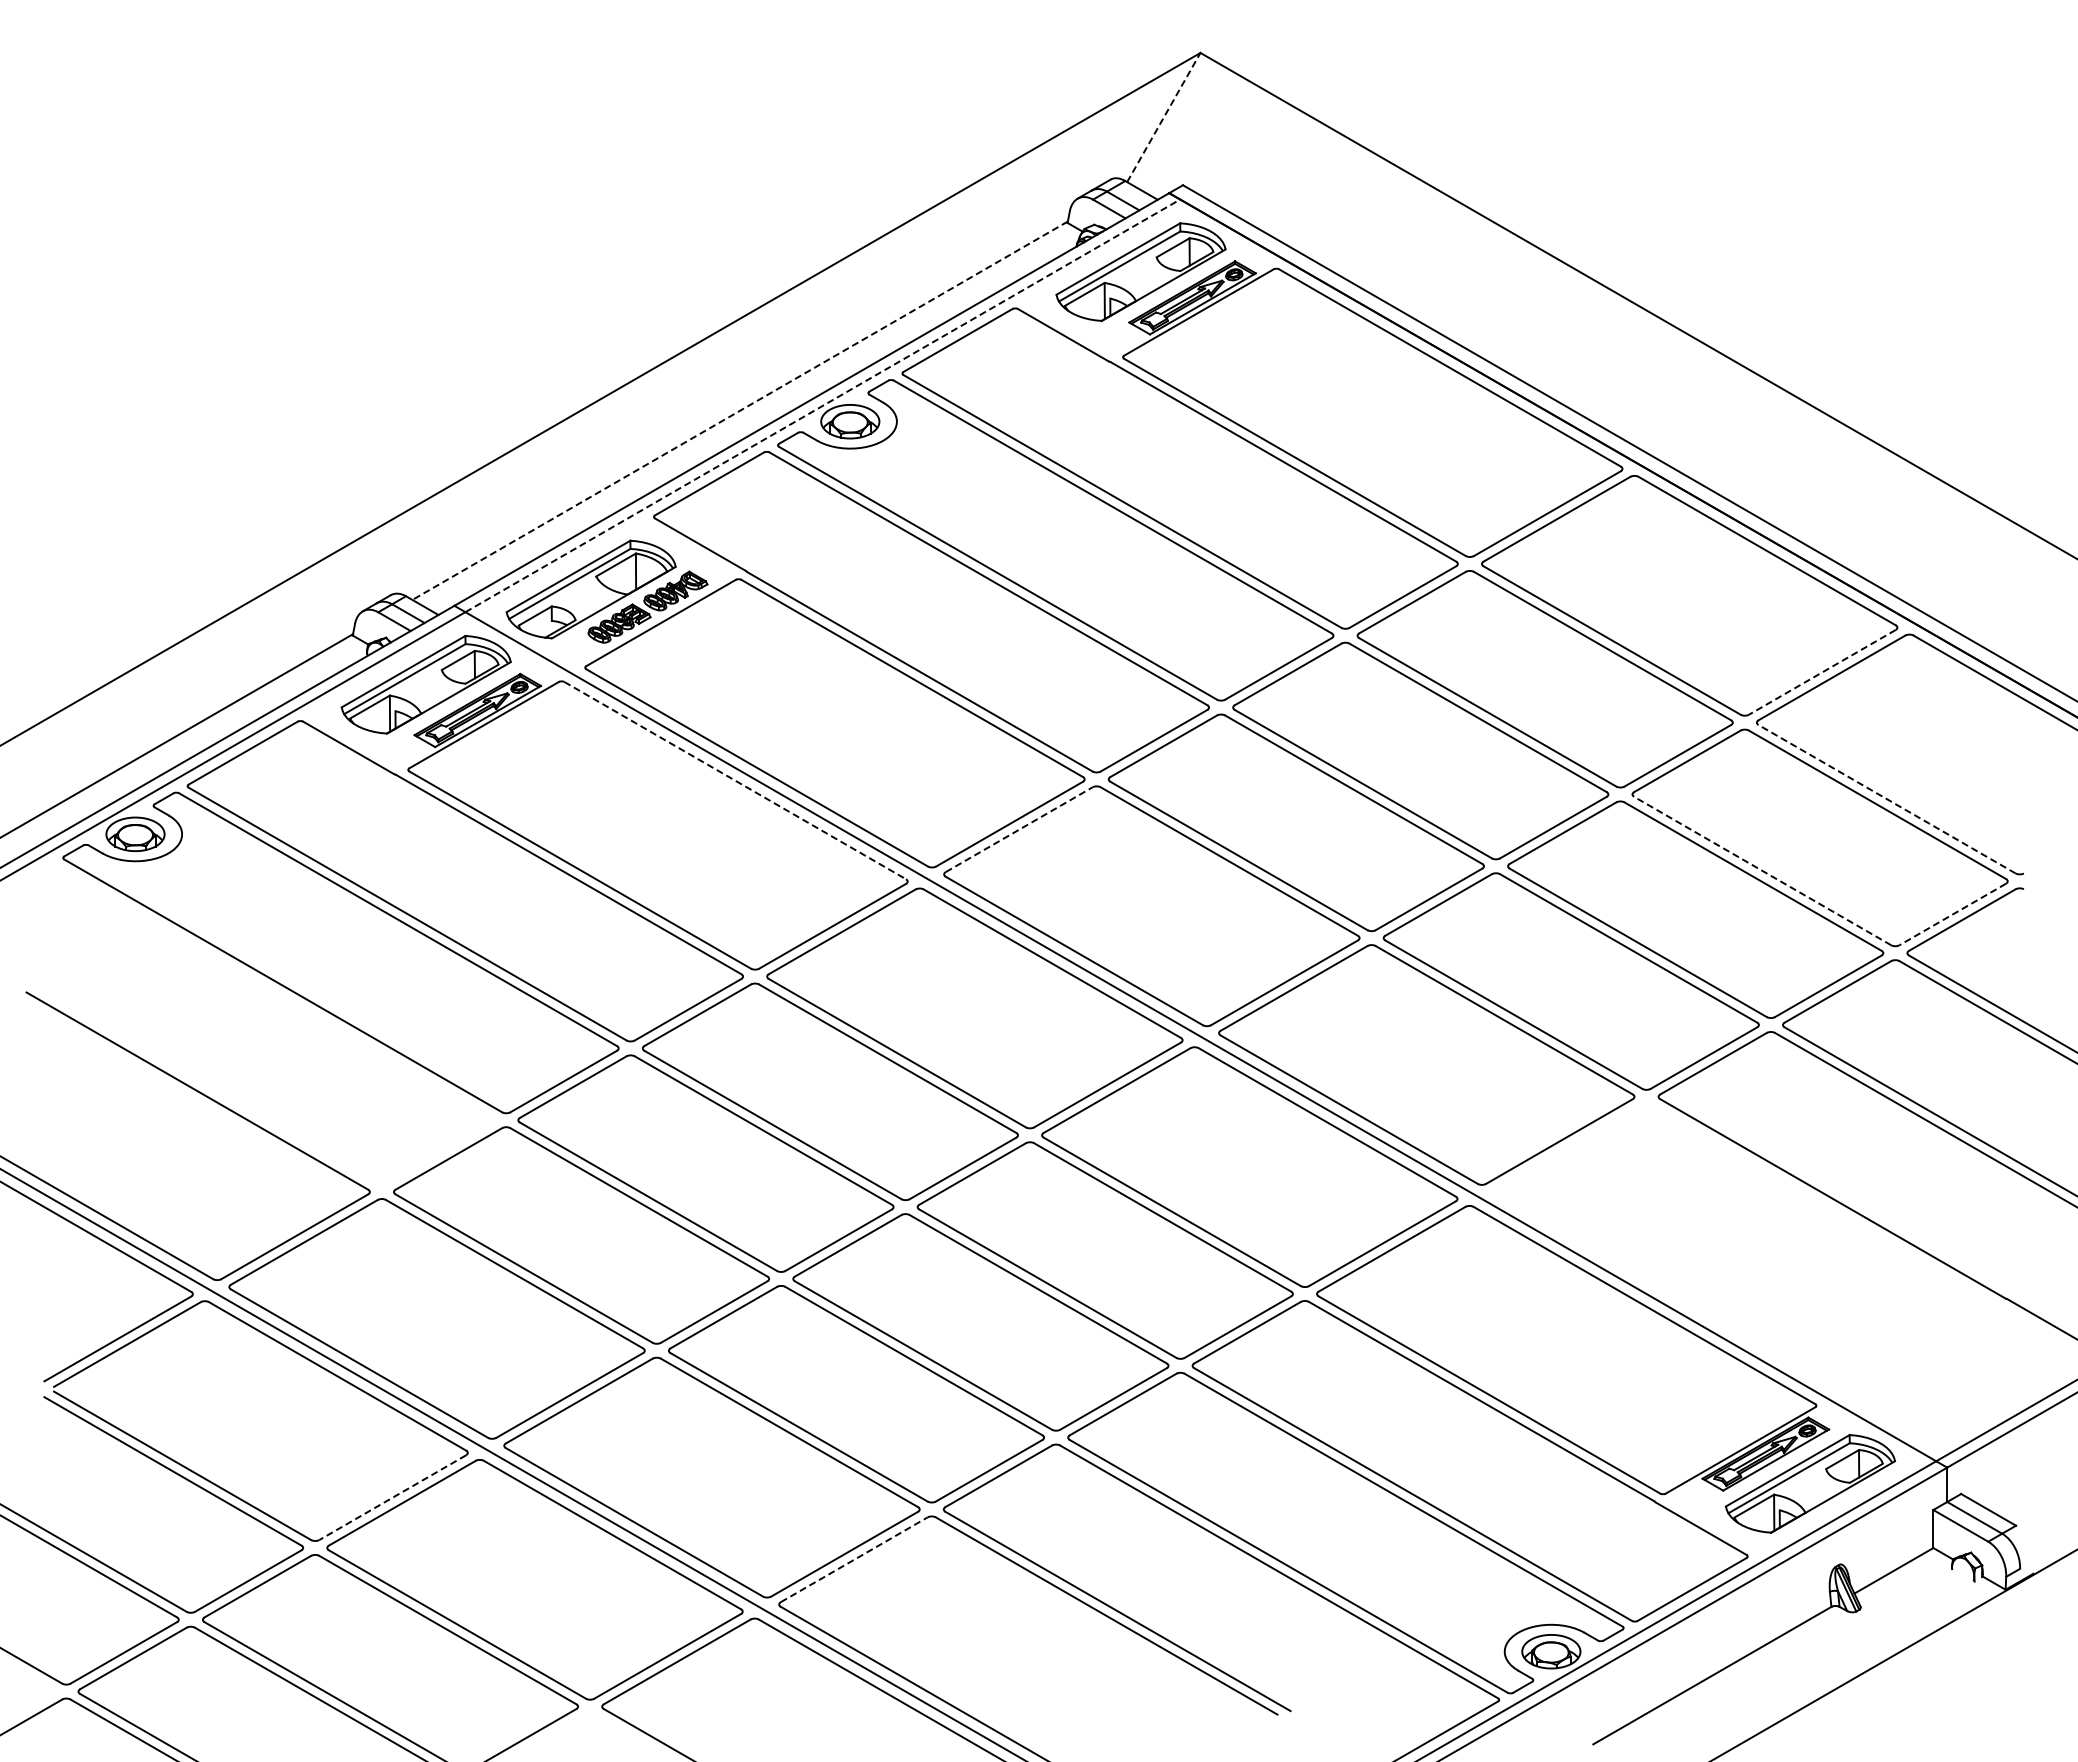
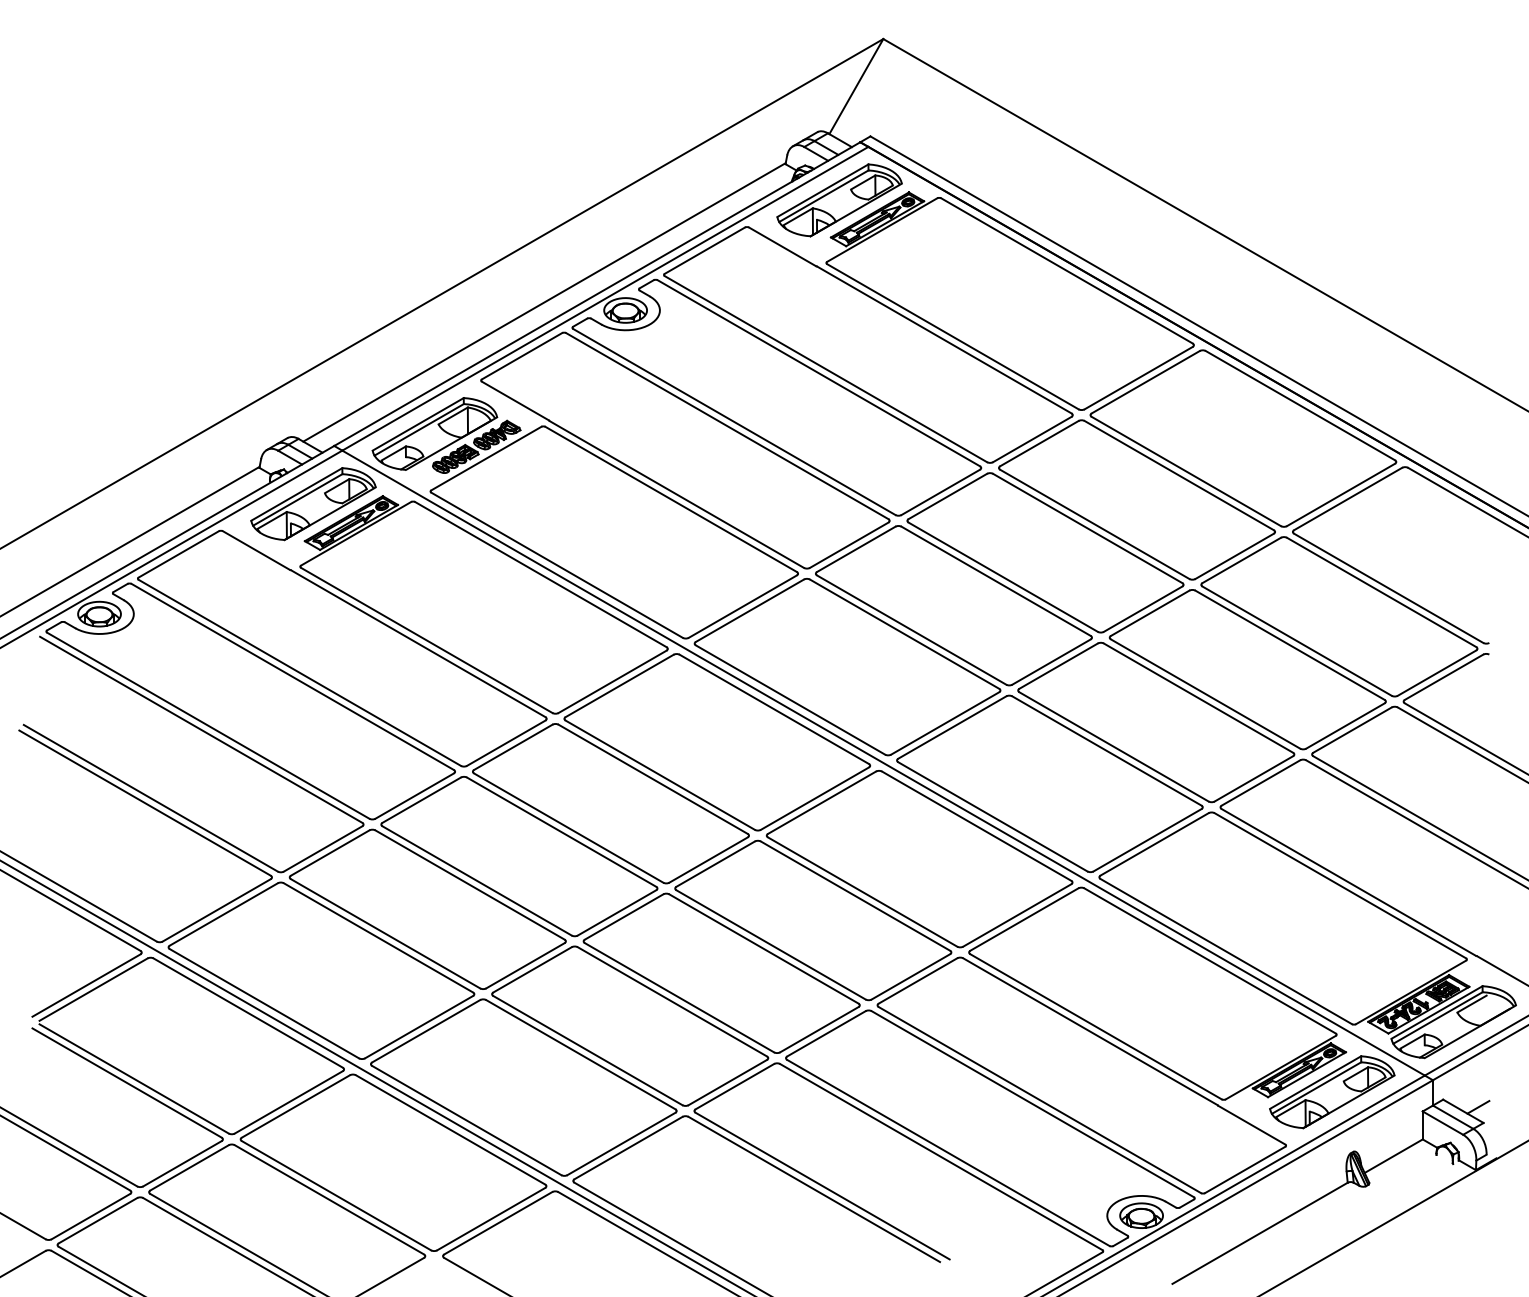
line: (1164, 117) -> (856, 86), dashed -> solid
line: (822, 405) -> (605, 298), dashed -> solid
line: (739, 410) -> (544, 302), dashed -> solid
line: (1822, 672) -> (1341, 495), dashed -> solid
line: (735, 780) -> (541, 574), dashed -> solid
line: (1886, 799) -> (1388, 588), dashed -> solid
line: (1019, 829) -> (750, 610), dashed -> solid
line: (1762, 870) -> (1296, 640), dashed -> solid
line: (1952, 914) -> (1436, 673), dashed -> solid
part: (281, 997) -> (206, 734), added
part: (1776, 1270) -> (1307, 935), added
line: (392, 1497) -> (288, 1102), dashed -> solid
line: (2008, 1504) -> (1478, 1107), added
line: (854, 1559) -> (628, 1147), dashed -> solid

